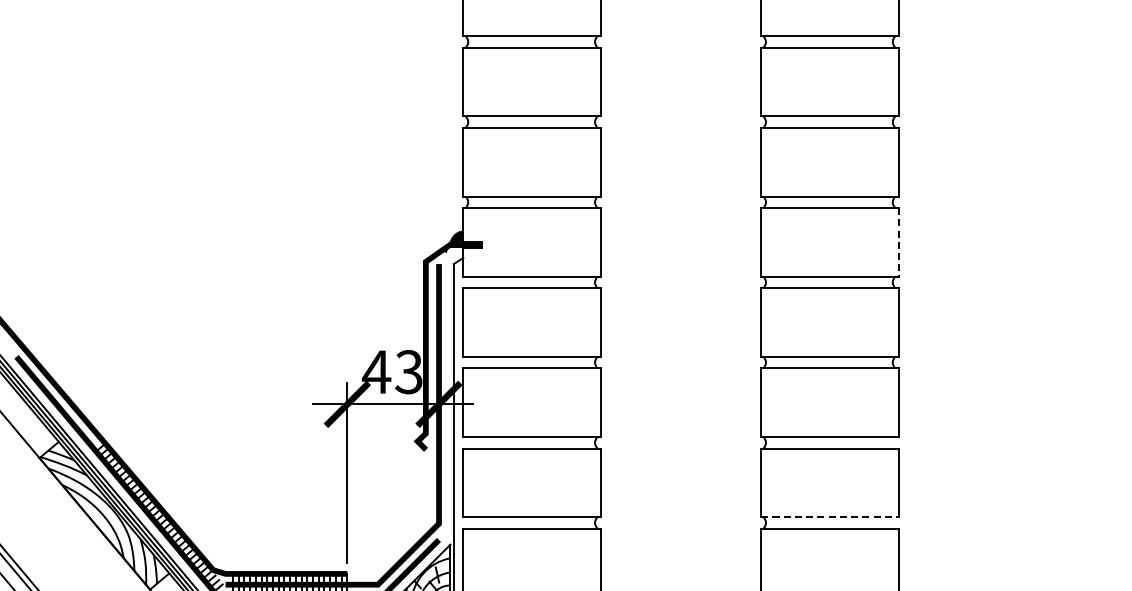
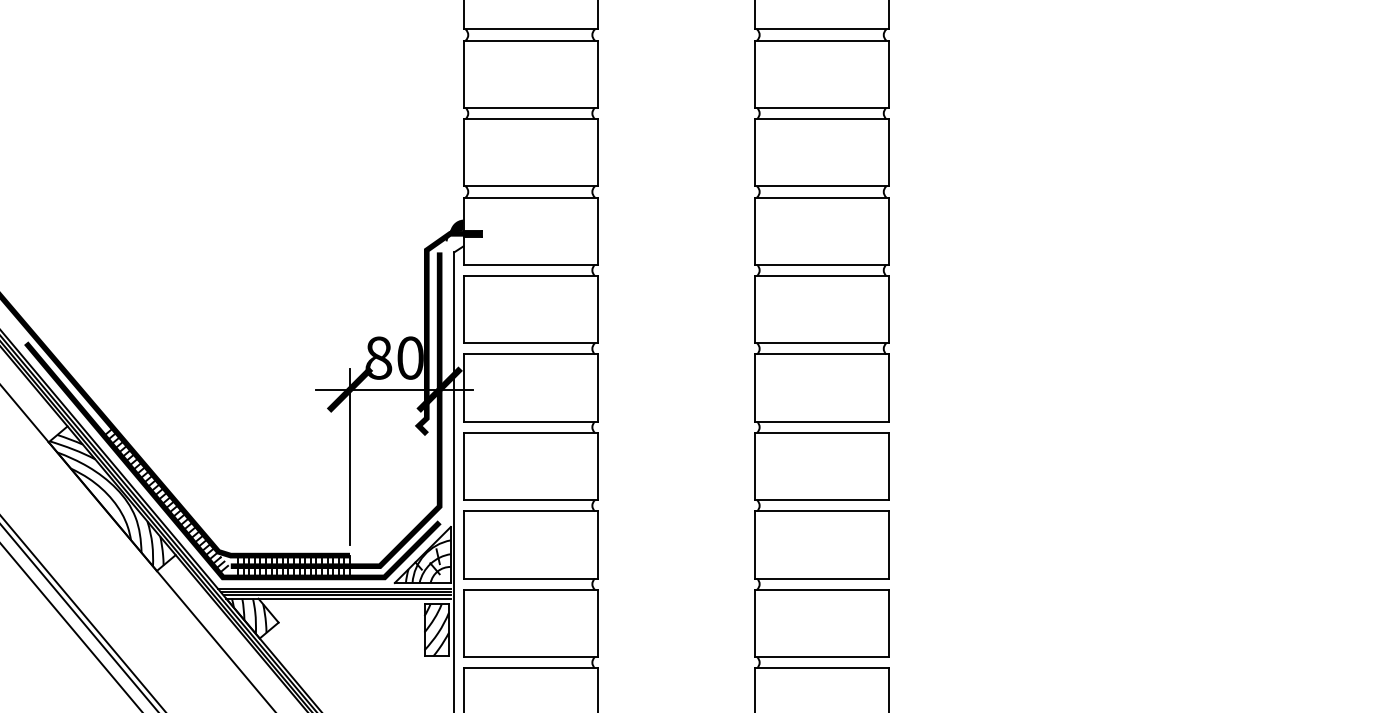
line: (898, 242) -> (889, 231), dashed -> solid
text: (391, 371) -> (393, 357), 43 -> 80
line: (830, 517) -> (822, 500), dashed -> solid

